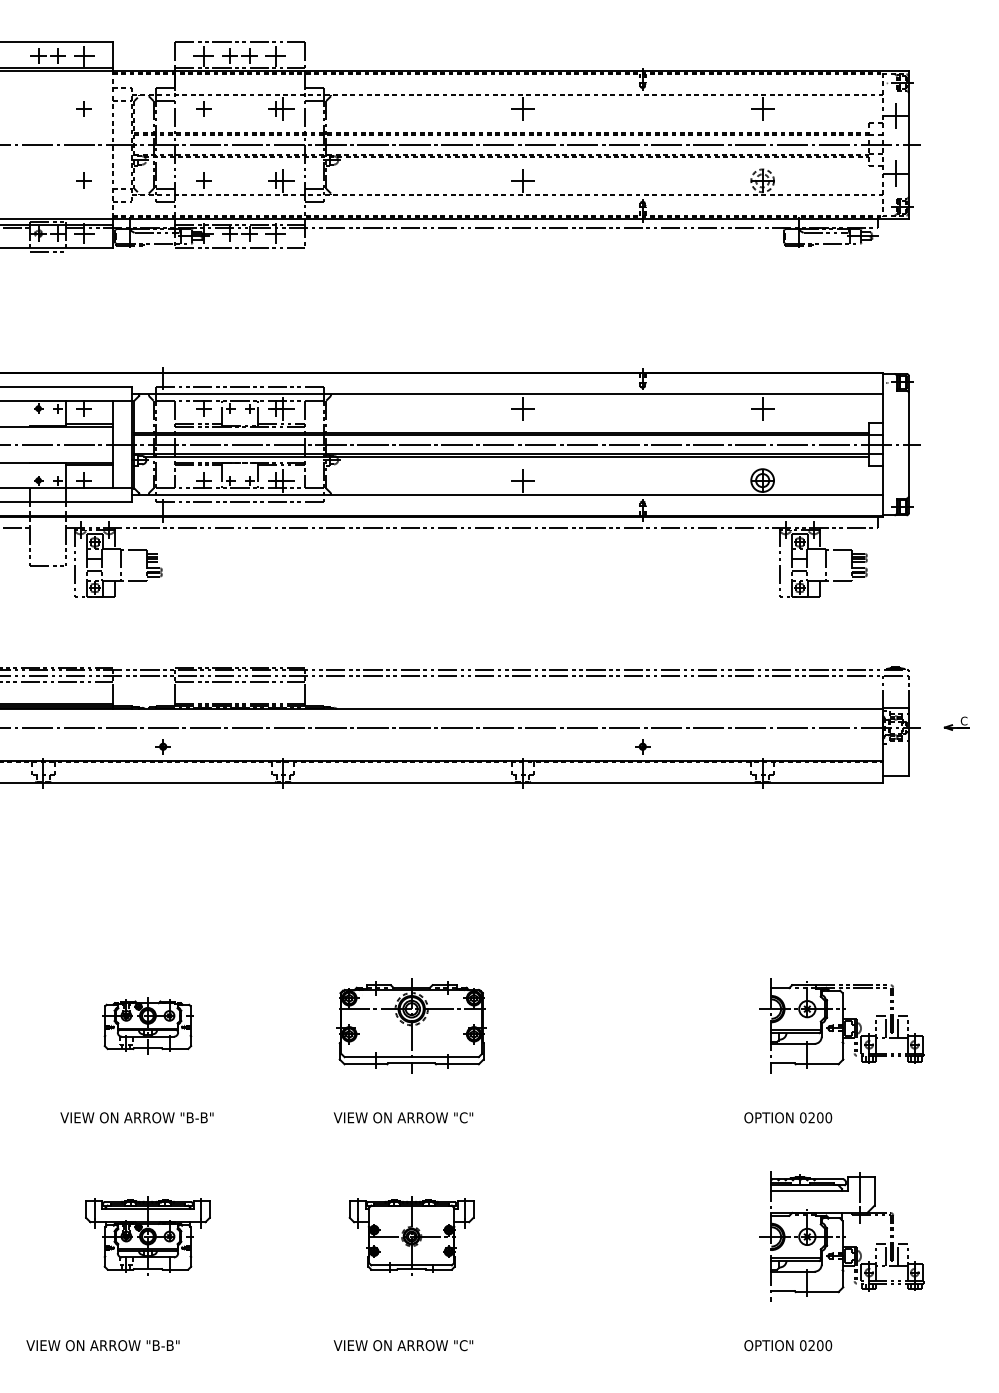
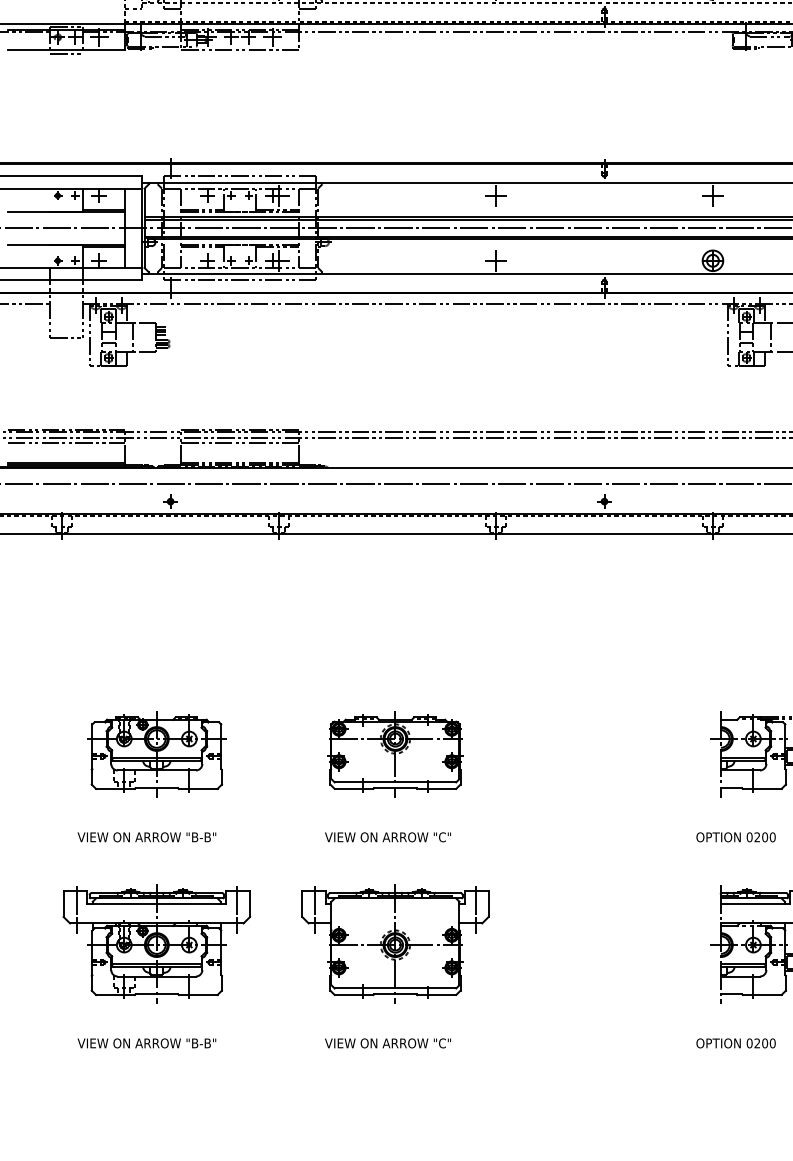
part: (147, 1025) -> (156, 753), size x1.67
part: (147, 1235) -> (156, 943), size x1.67
part: (411, 1235) -> (395, 943), size x1.67
text: (102, 1345) -> (146, 1043), moved

